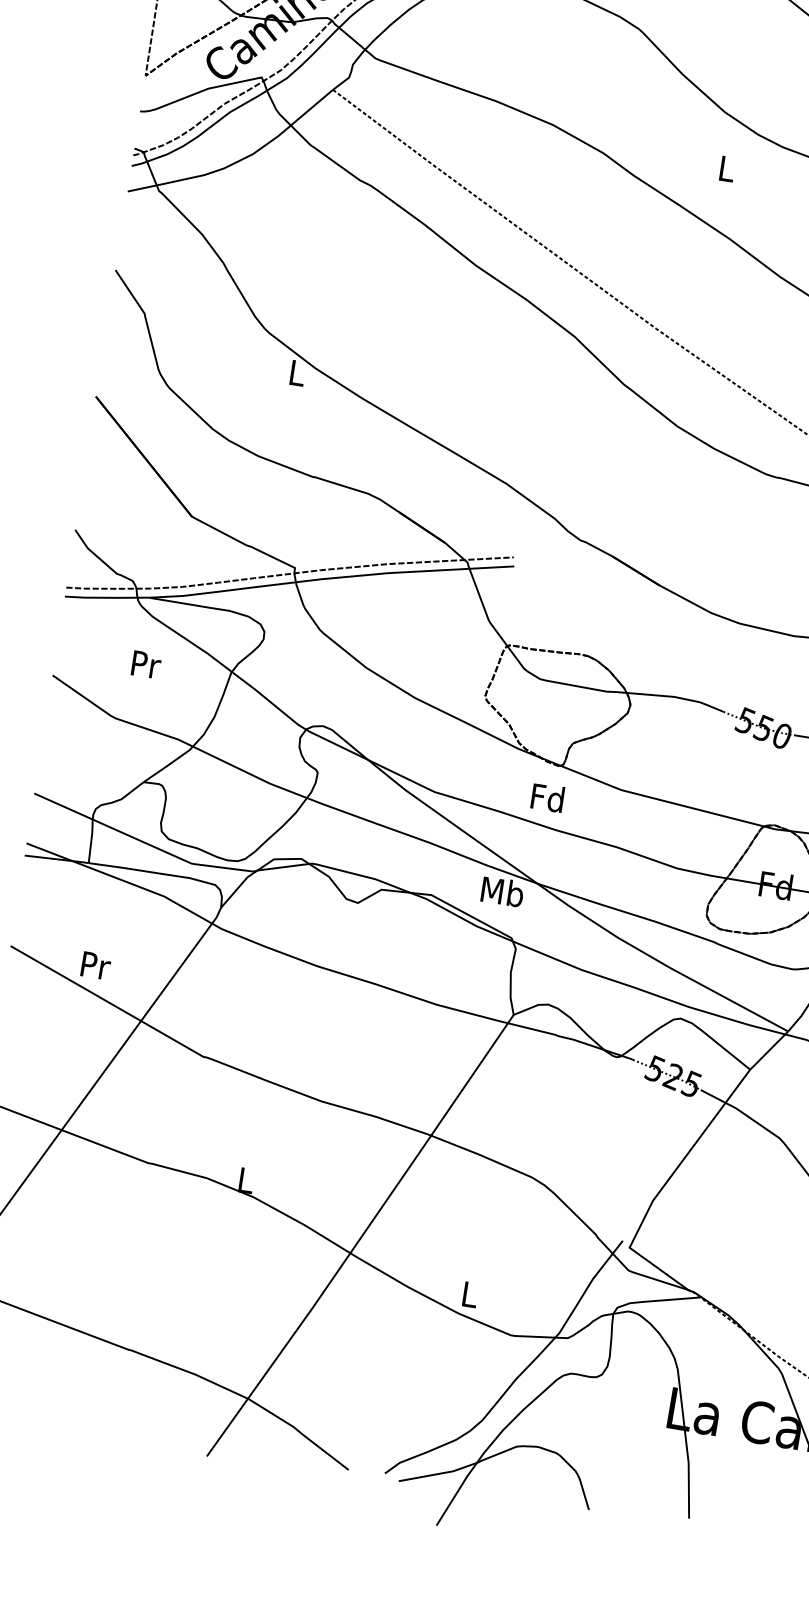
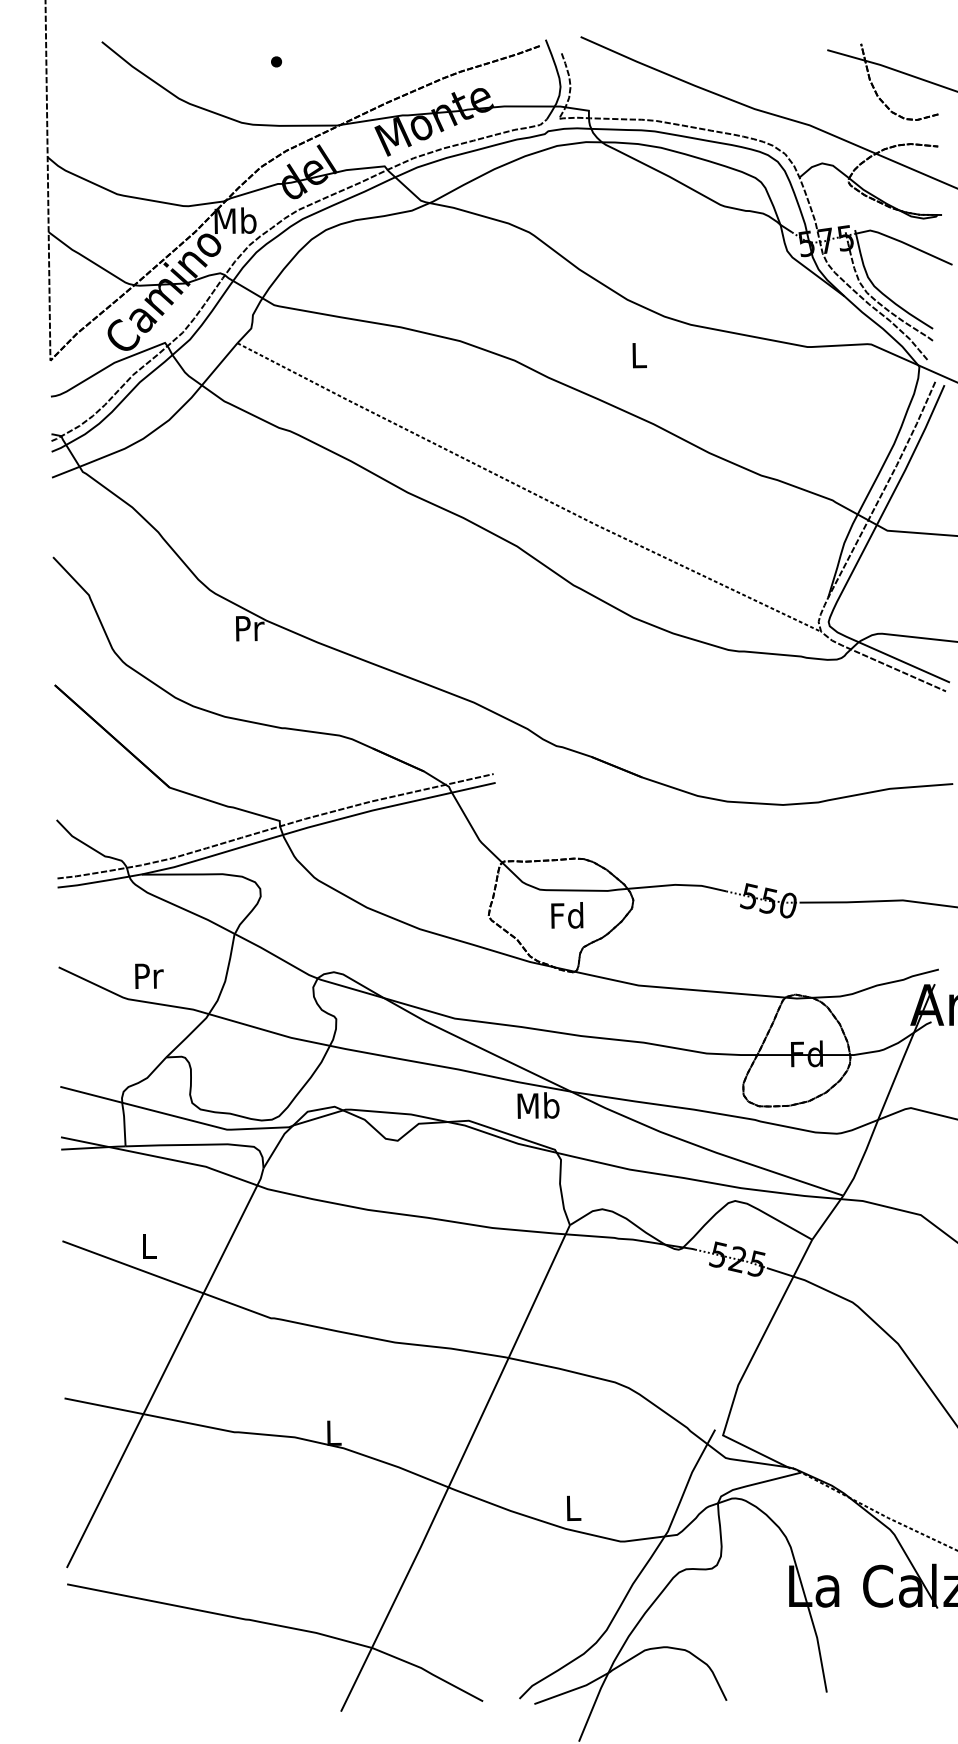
text: (298, 373) -> (250, 628), L -> Pr
text: (146, 664) -> (149, 975), moved
text: (547, 797) -> (567, 915), moved
text: (95, 965) -> (149, 1246), Pr -> L

